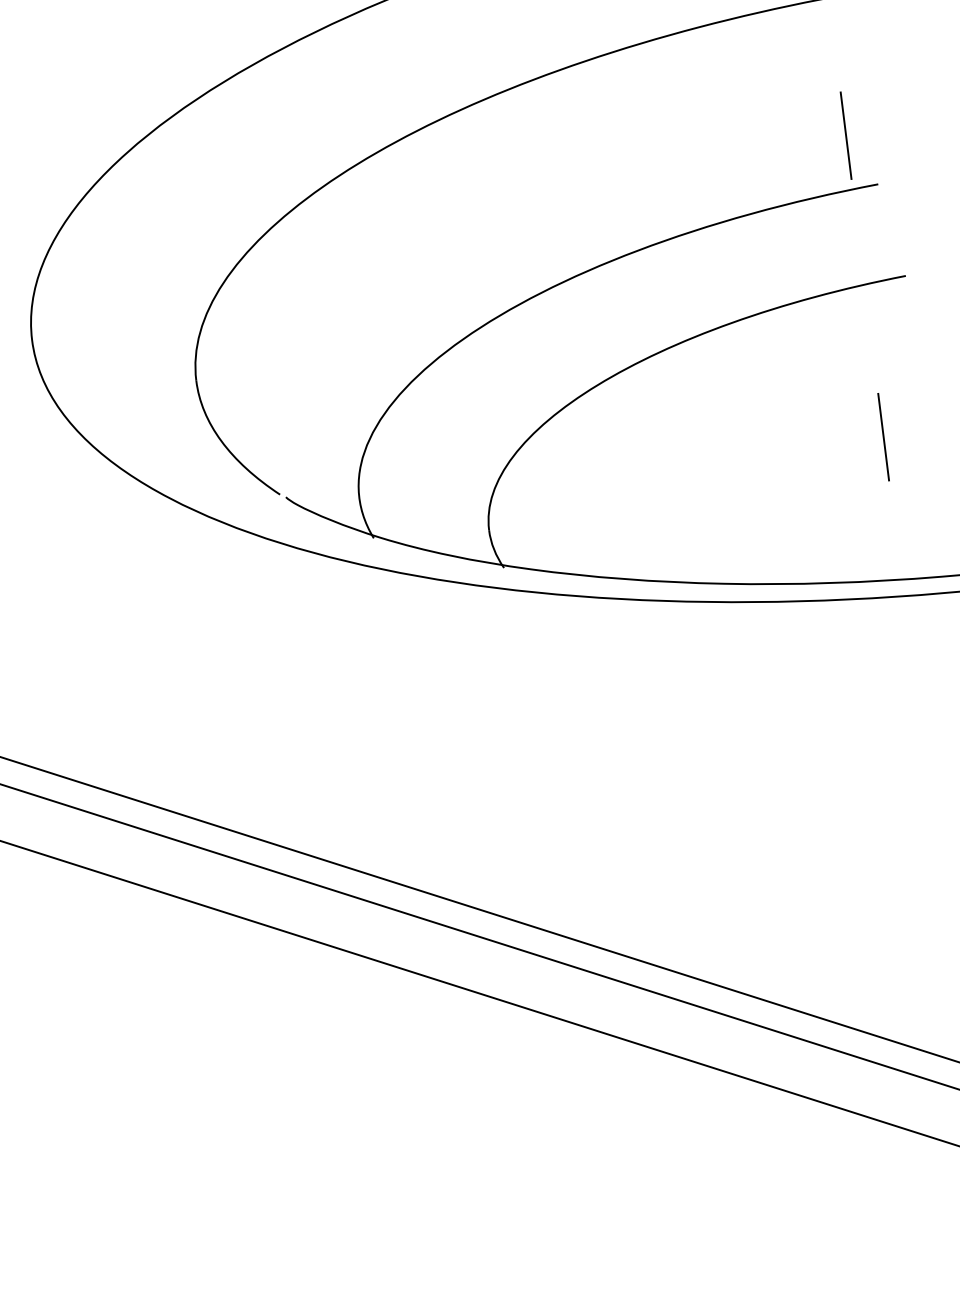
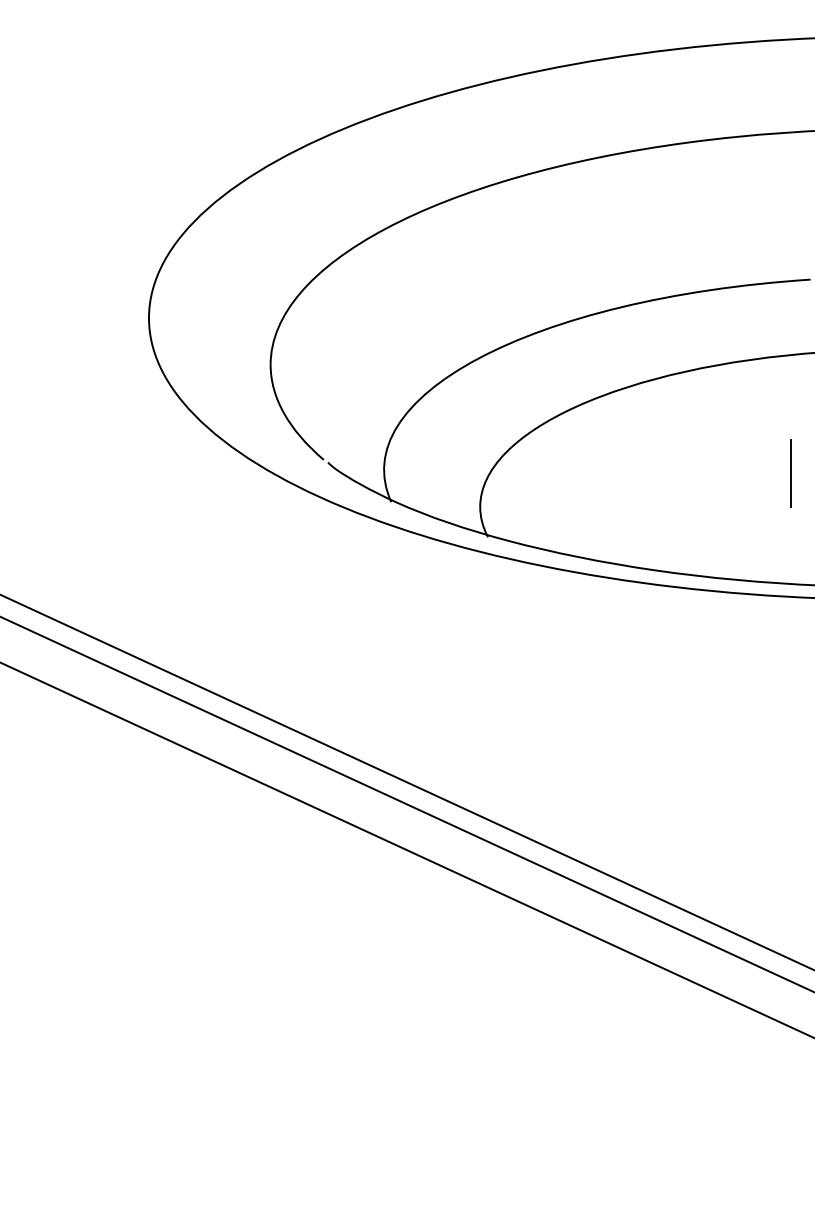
line: (845, 135) -> (790, 239), removed

